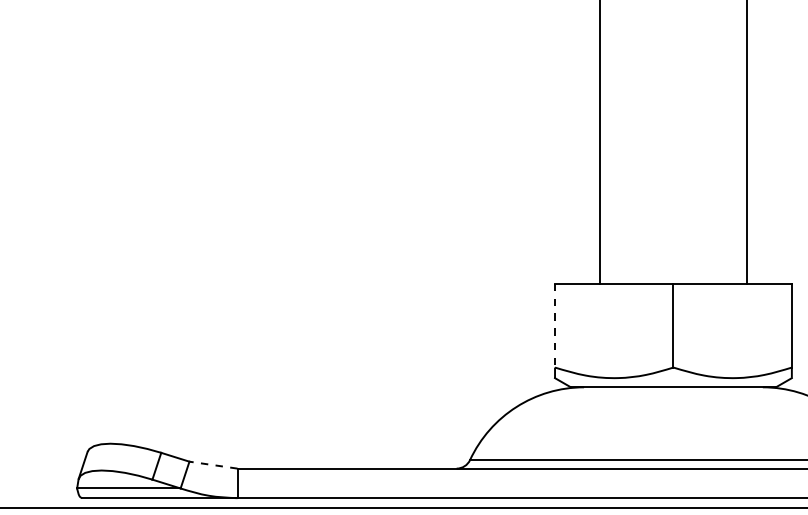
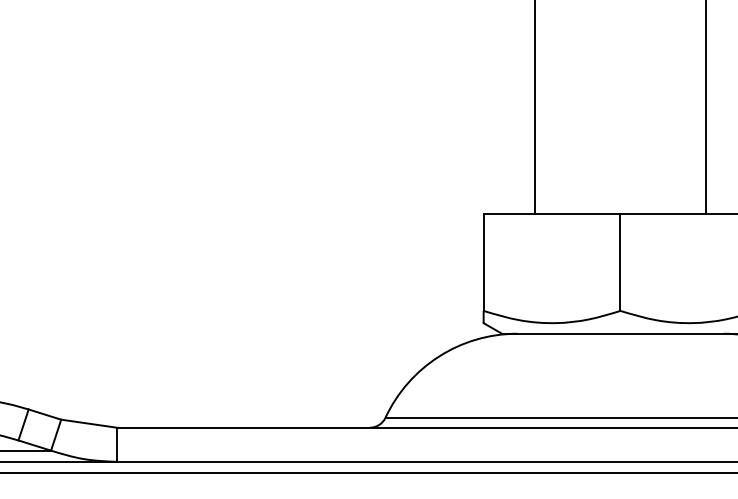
line: (555, 325) -> (484, 262), dashed -> solid
line: (213, 465) -> (89, 424), dashed -> solid

